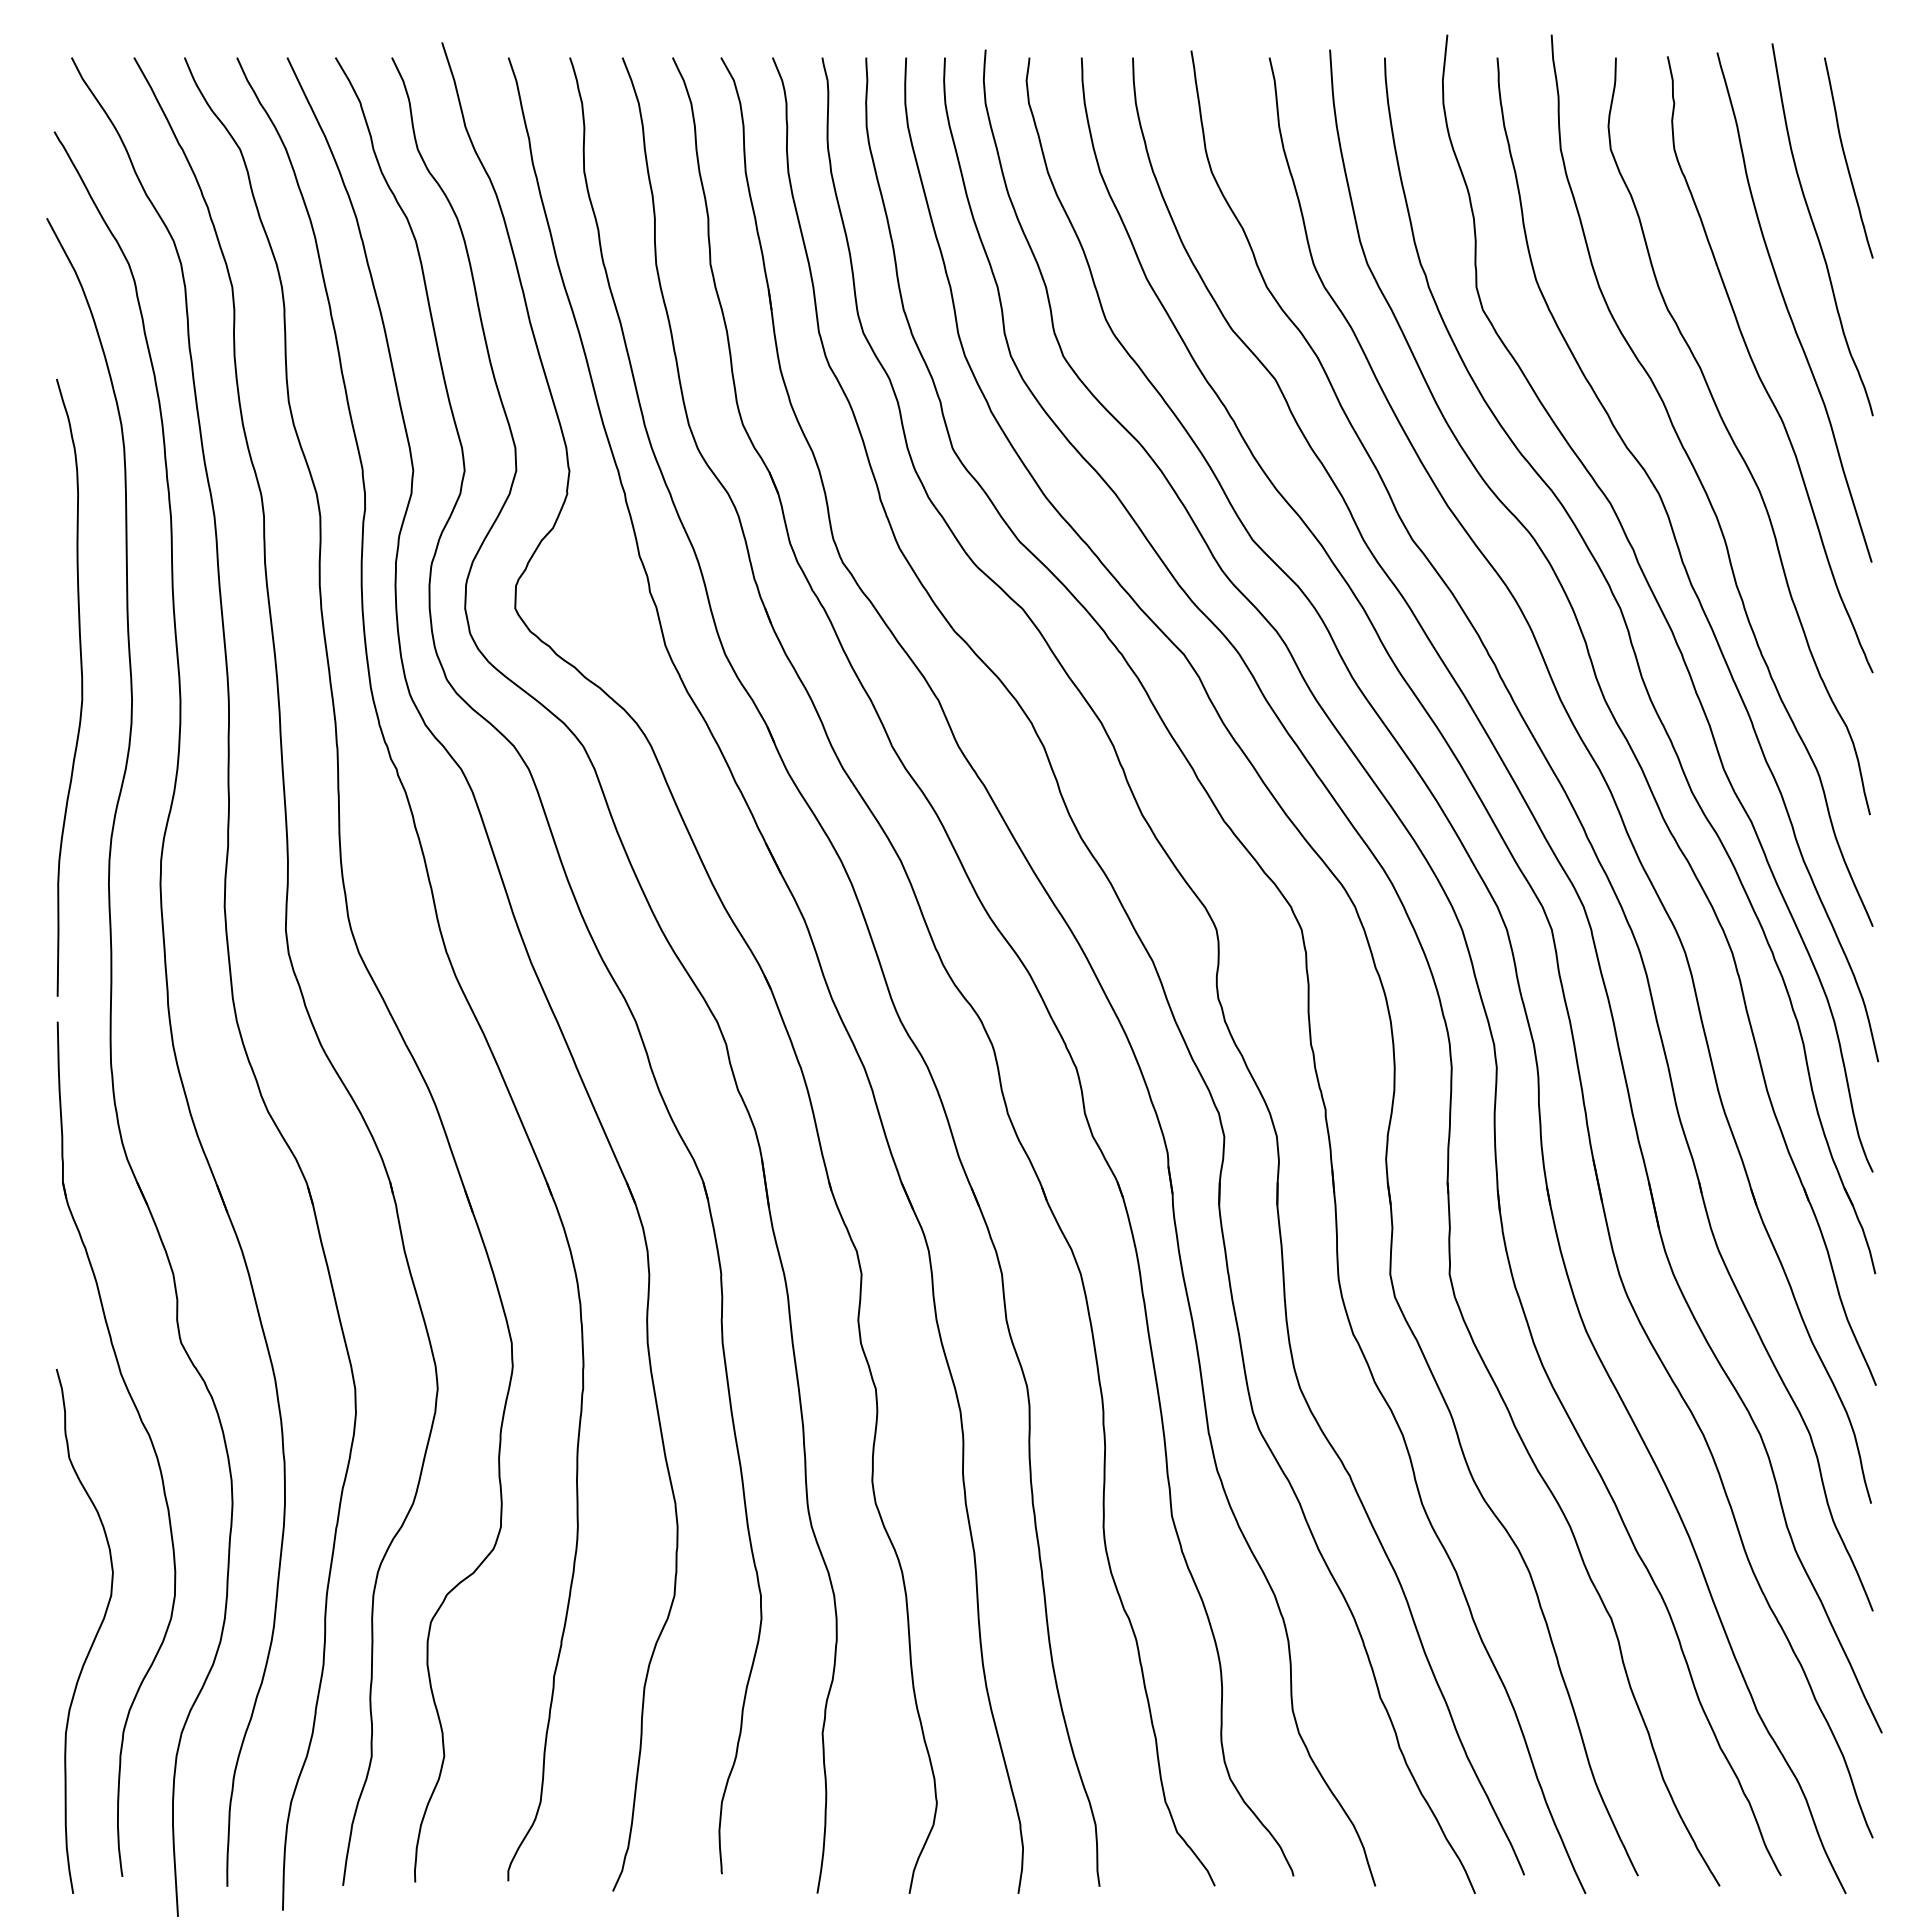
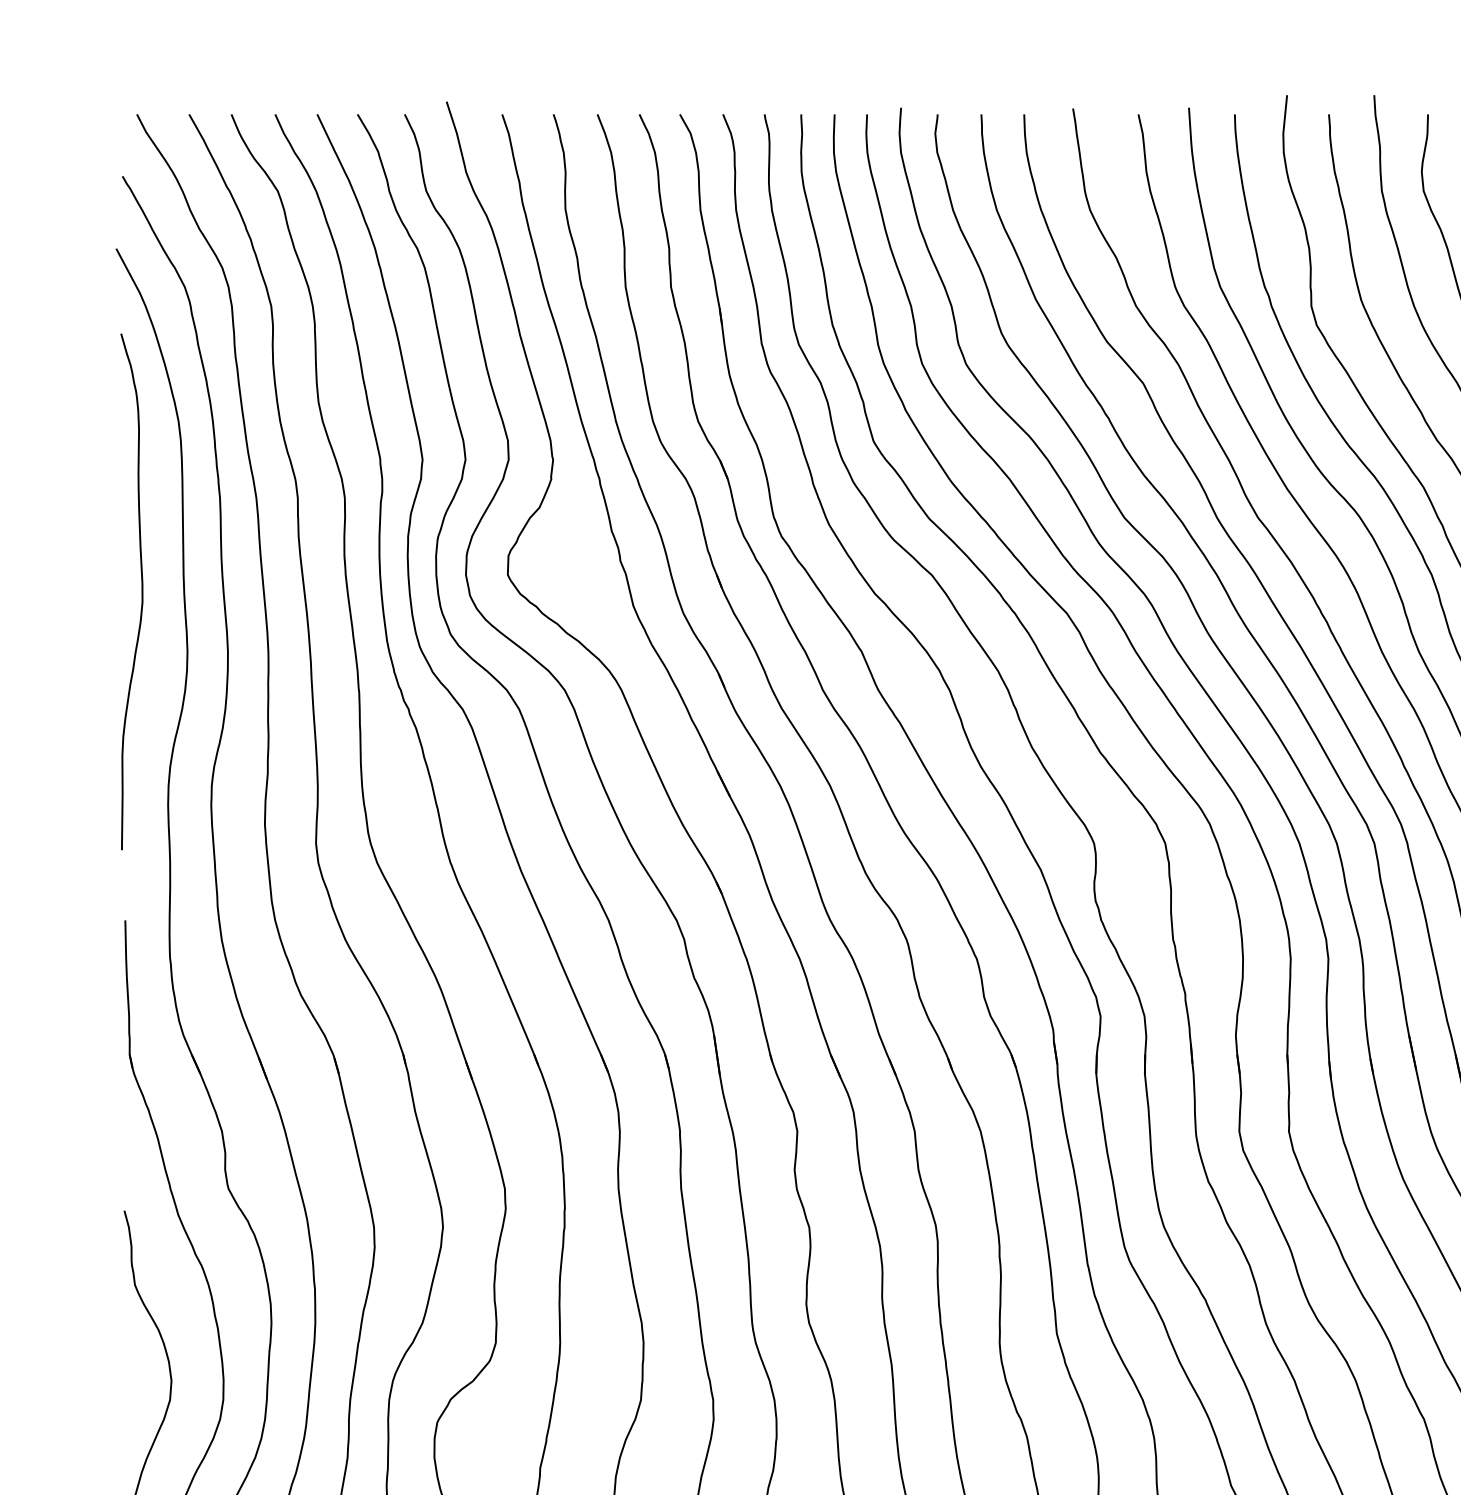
curve: (81, 687) -> (141, 591), moved

